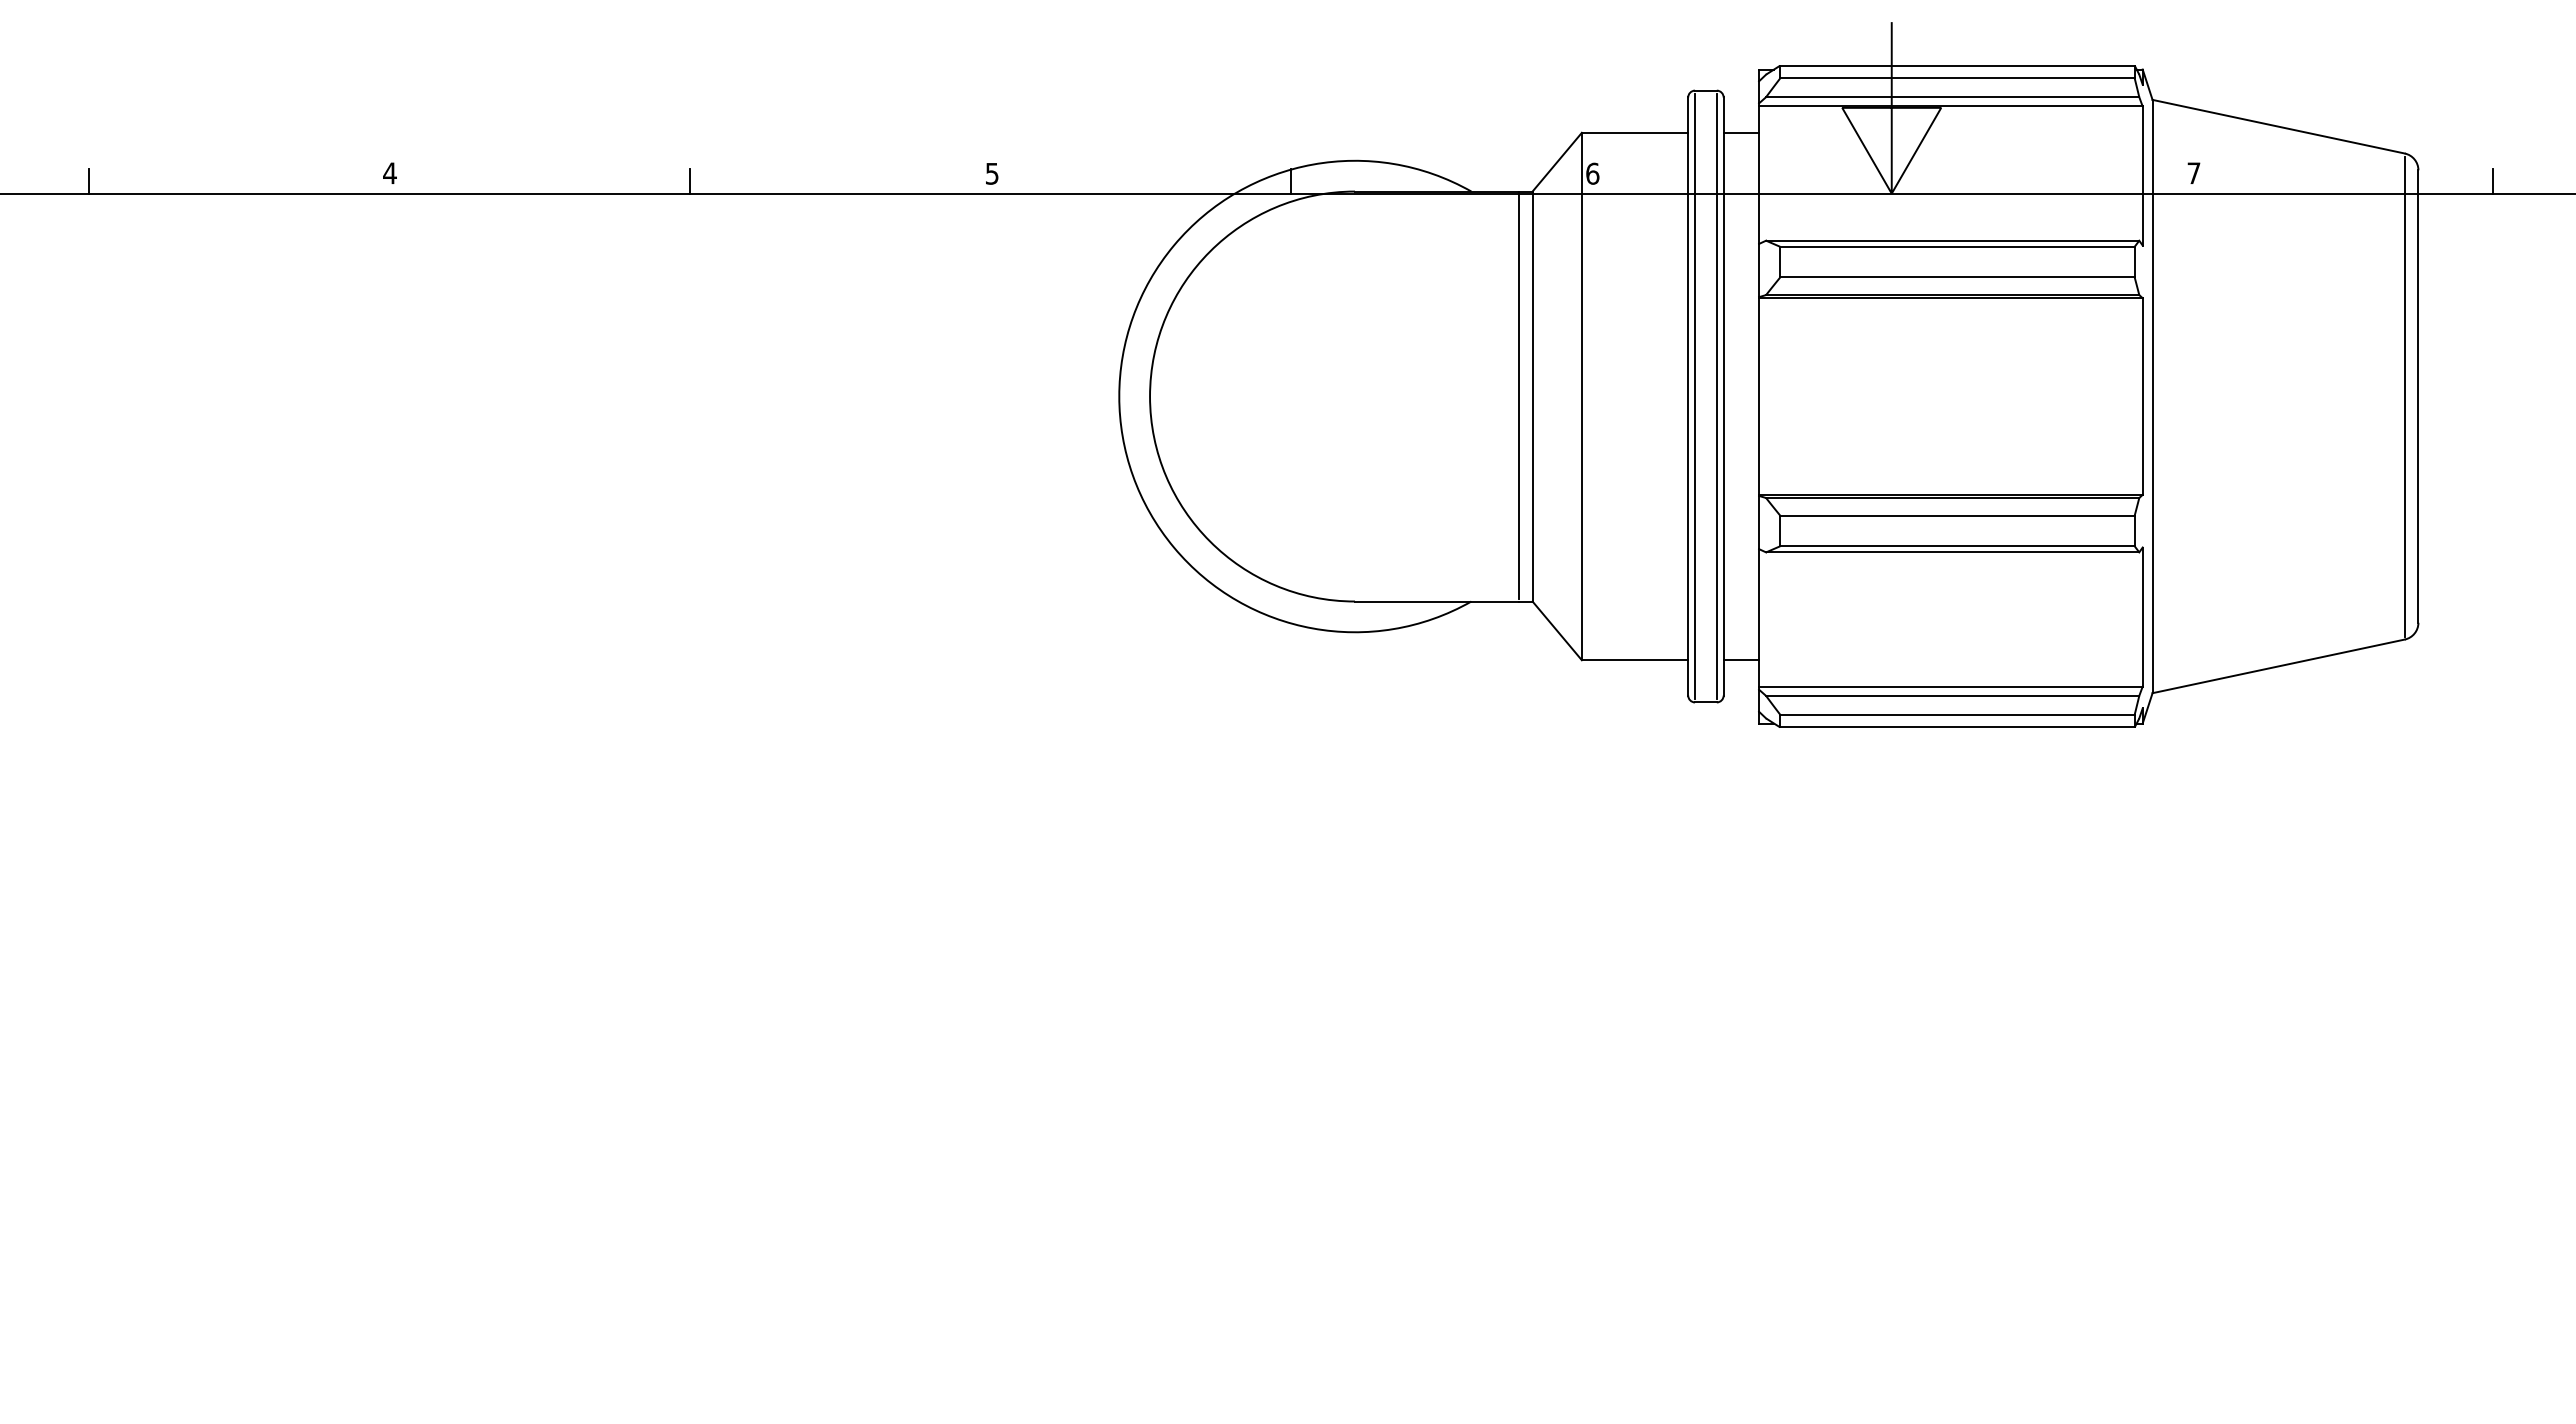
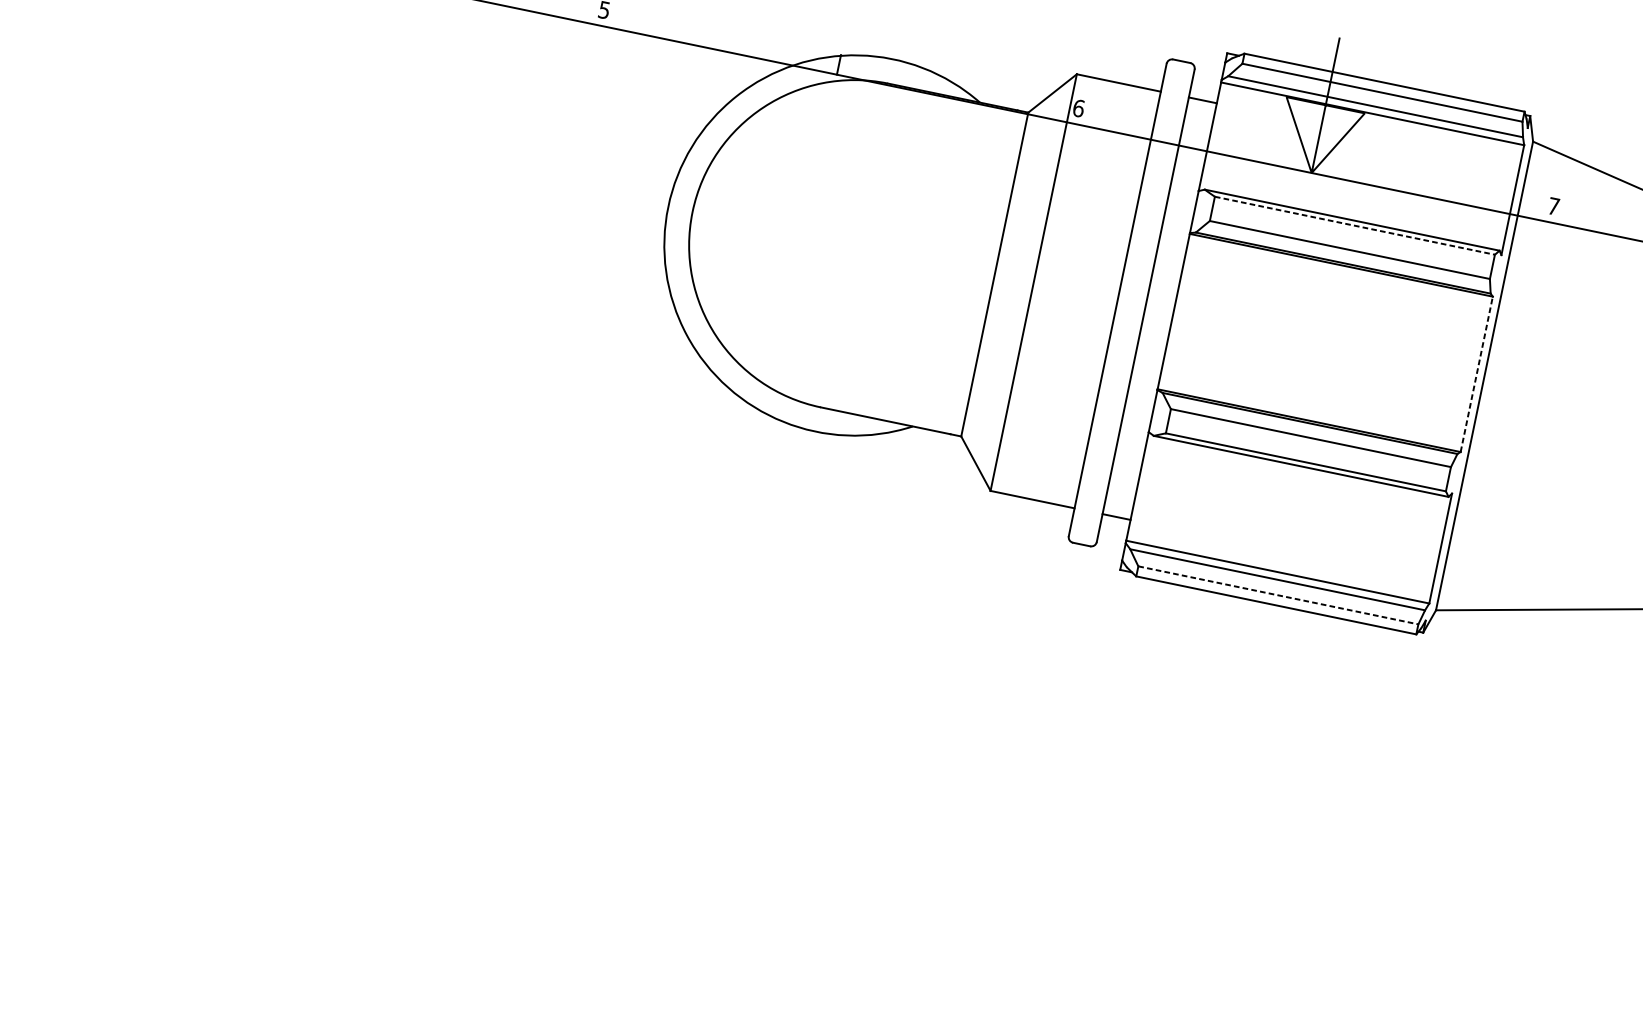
line: (1957, 246) -> (1355, 225), solid -> dashed
line: (1518, 396) -> (983, 272), removed
line: (1695, 396) -> (1123, 301), removed
line: (1716, 396) -> (1140, 304), removed
line: (2142, 396) -> (1476, 374), solid -> dashed
line: (1957, 714) -> (1278, 595), solid -> dashed

